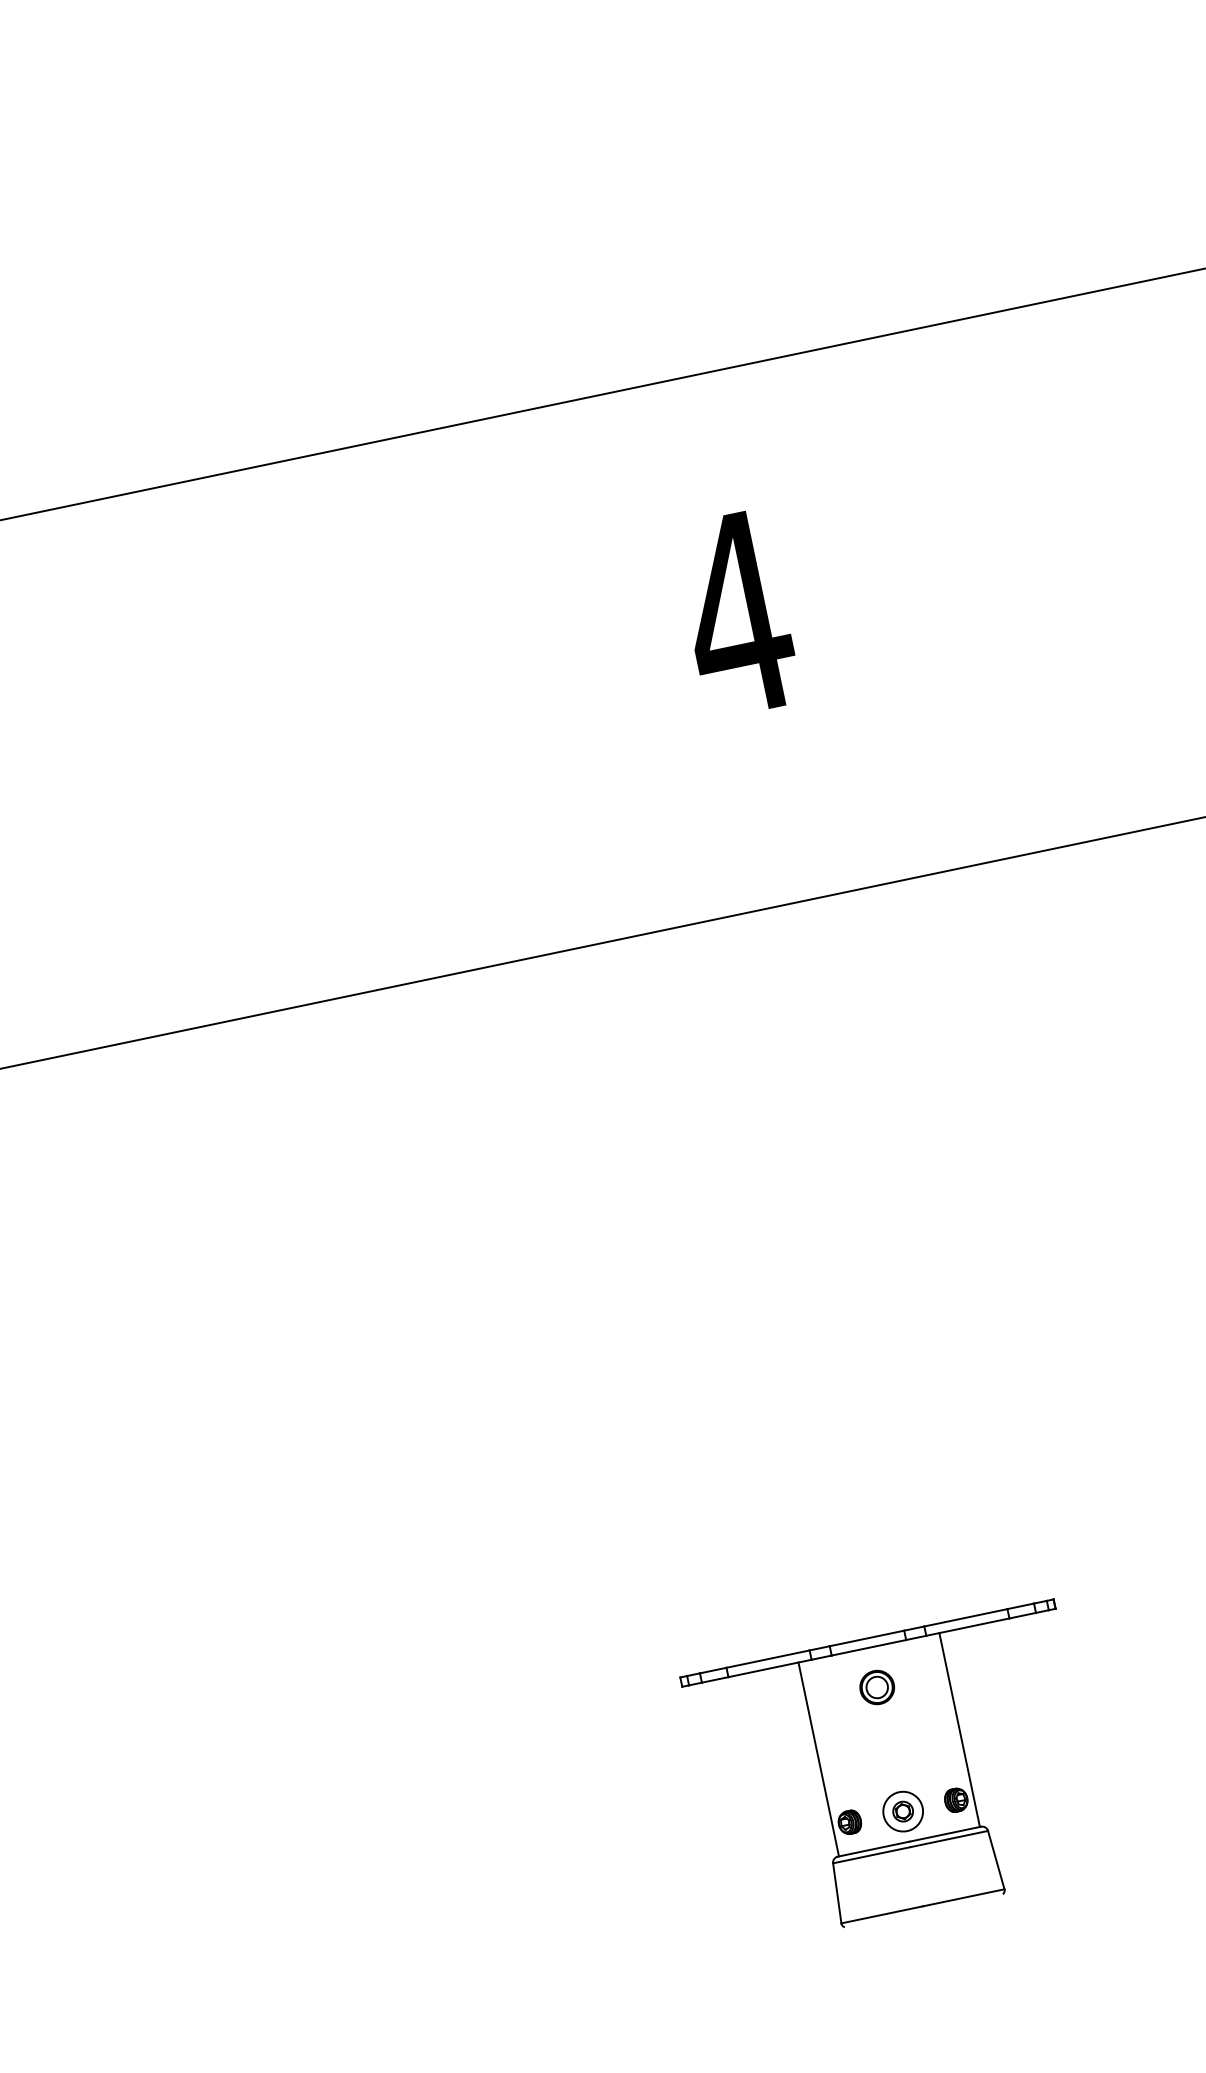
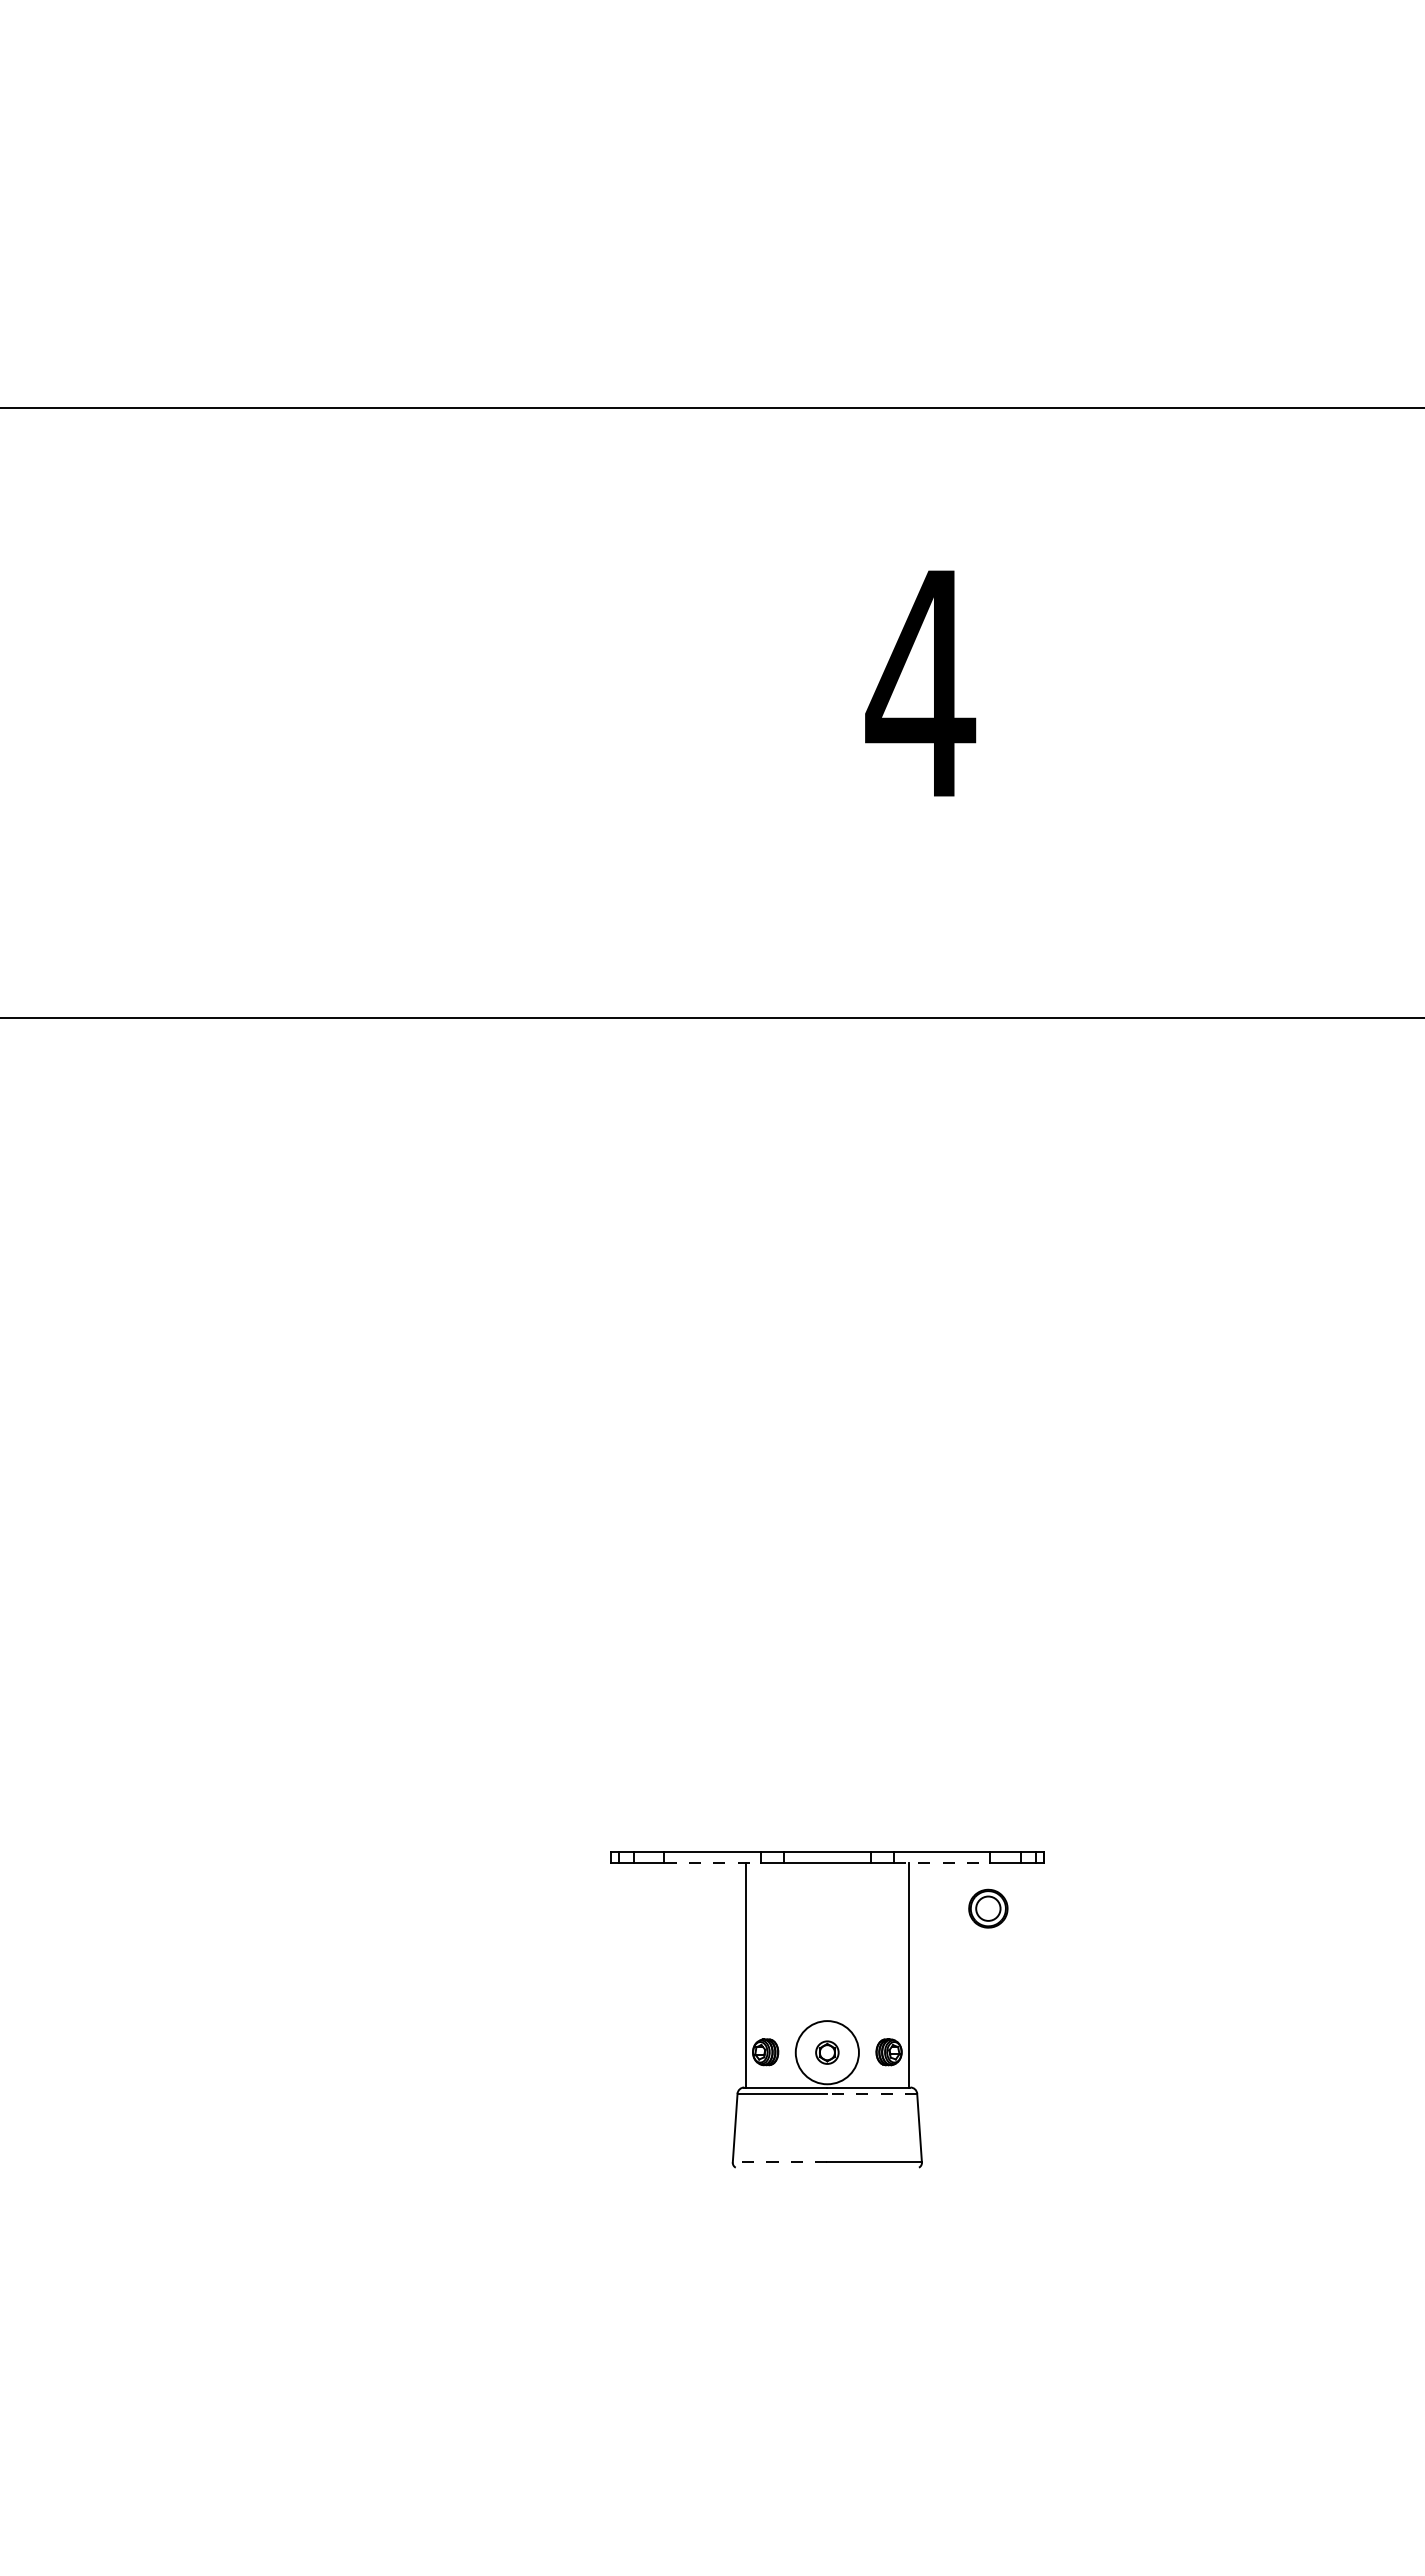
line: (968, 1626) -> (942, 1862), solid -> dashed
line: (770, 1668) -> (713, 1862), solid -> dashed
part: (877, 1687) -> (988, 1908), moved
circle: (902, 1811) -> (826, 2052), size x1.4
line: (949, 1838) -> (872, 2093), solid -> dashed
line: (881, 1914) -> (779, 2162), solid -> dashed

